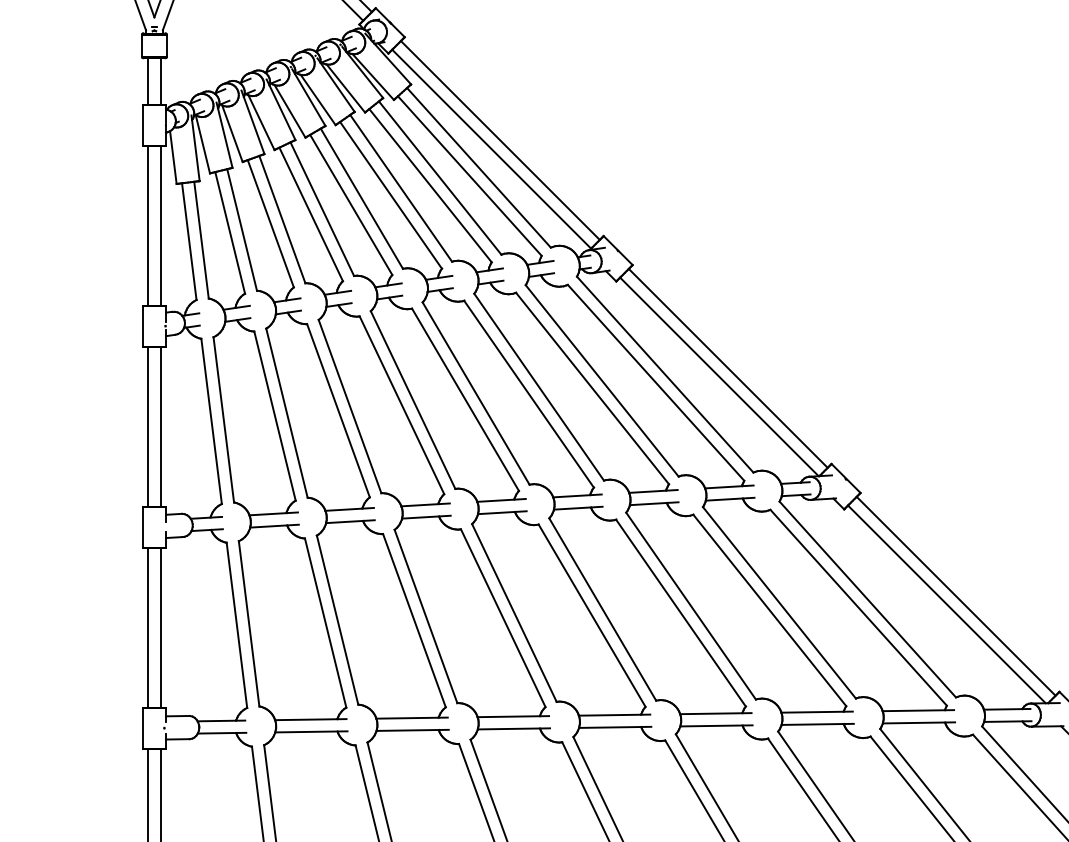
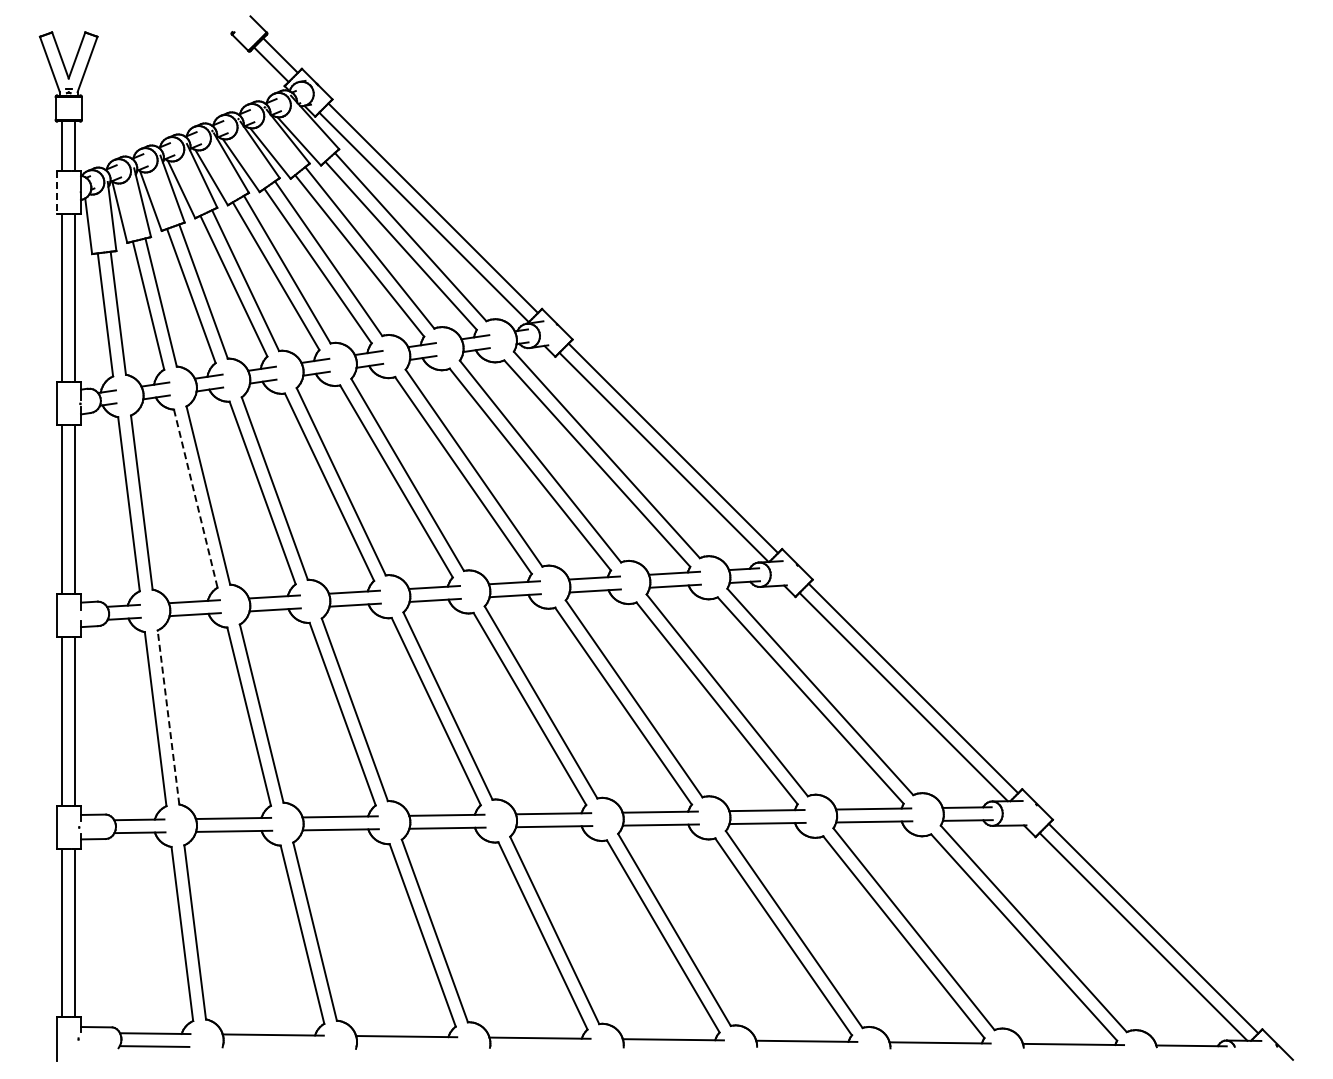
line: (142, 125) -> (56, 192), solid -> dashed
line: (274, 415) -> (195, 498), solid -> dashed
line: (249, 623) -> (168, 717), solid -> dashed

